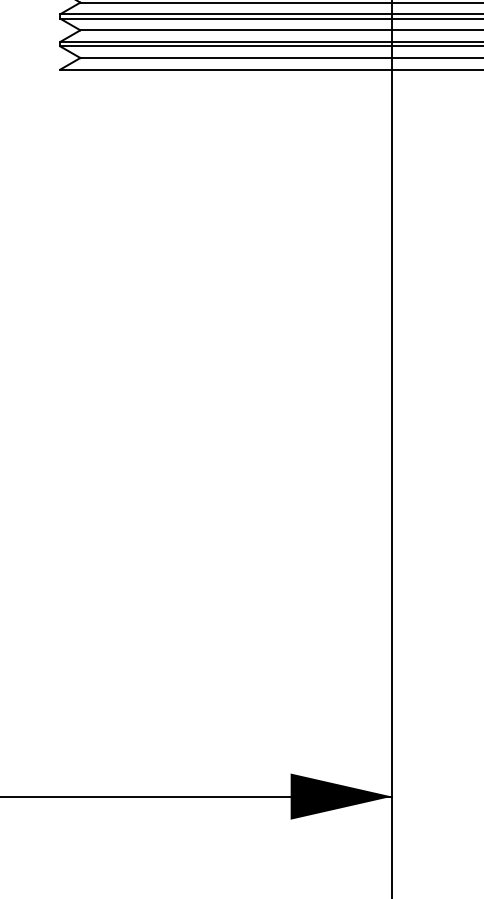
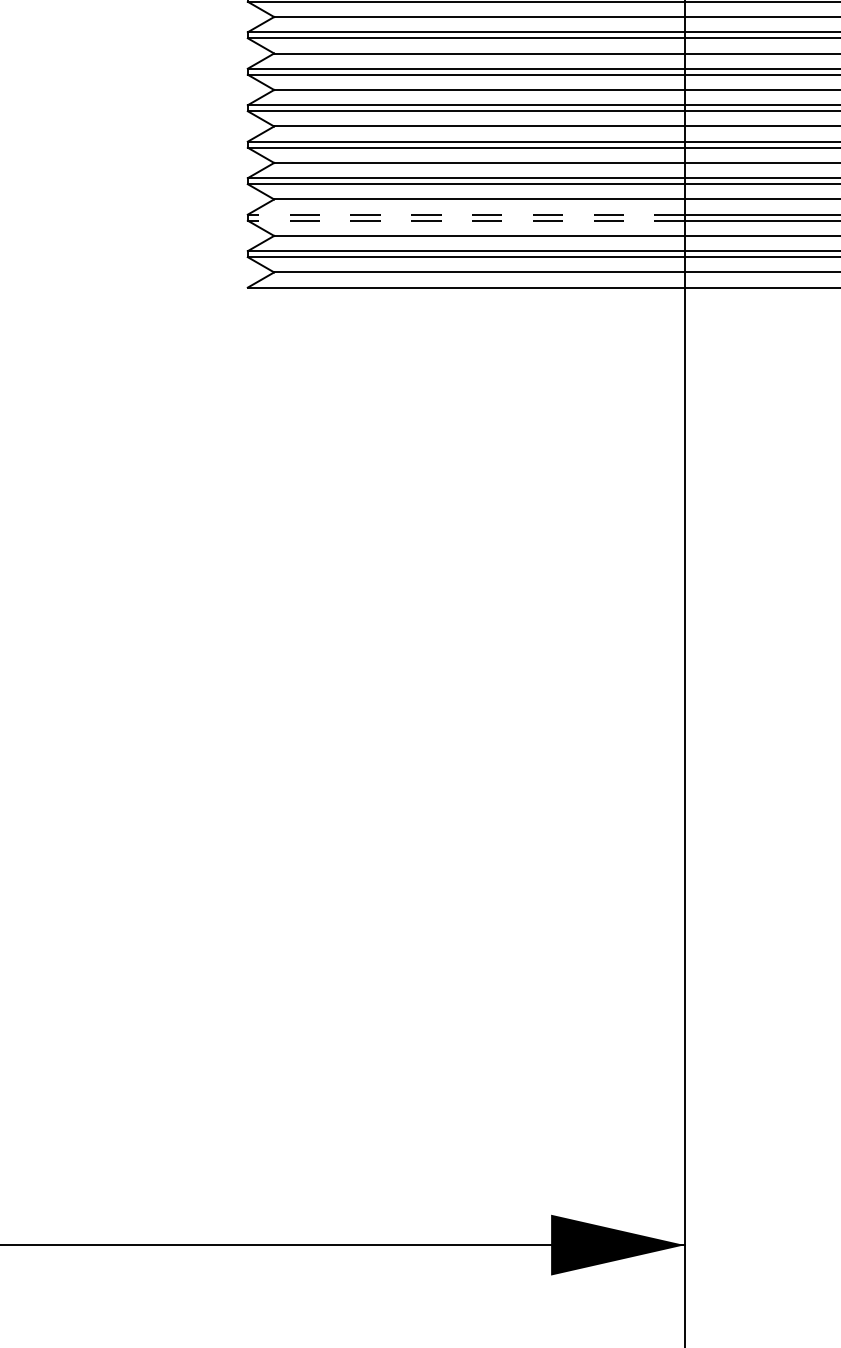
line: (226, 14) -> (466, 214), solid -> dashed
line: (226, 18) -> (466, 220), solid -> dashed

